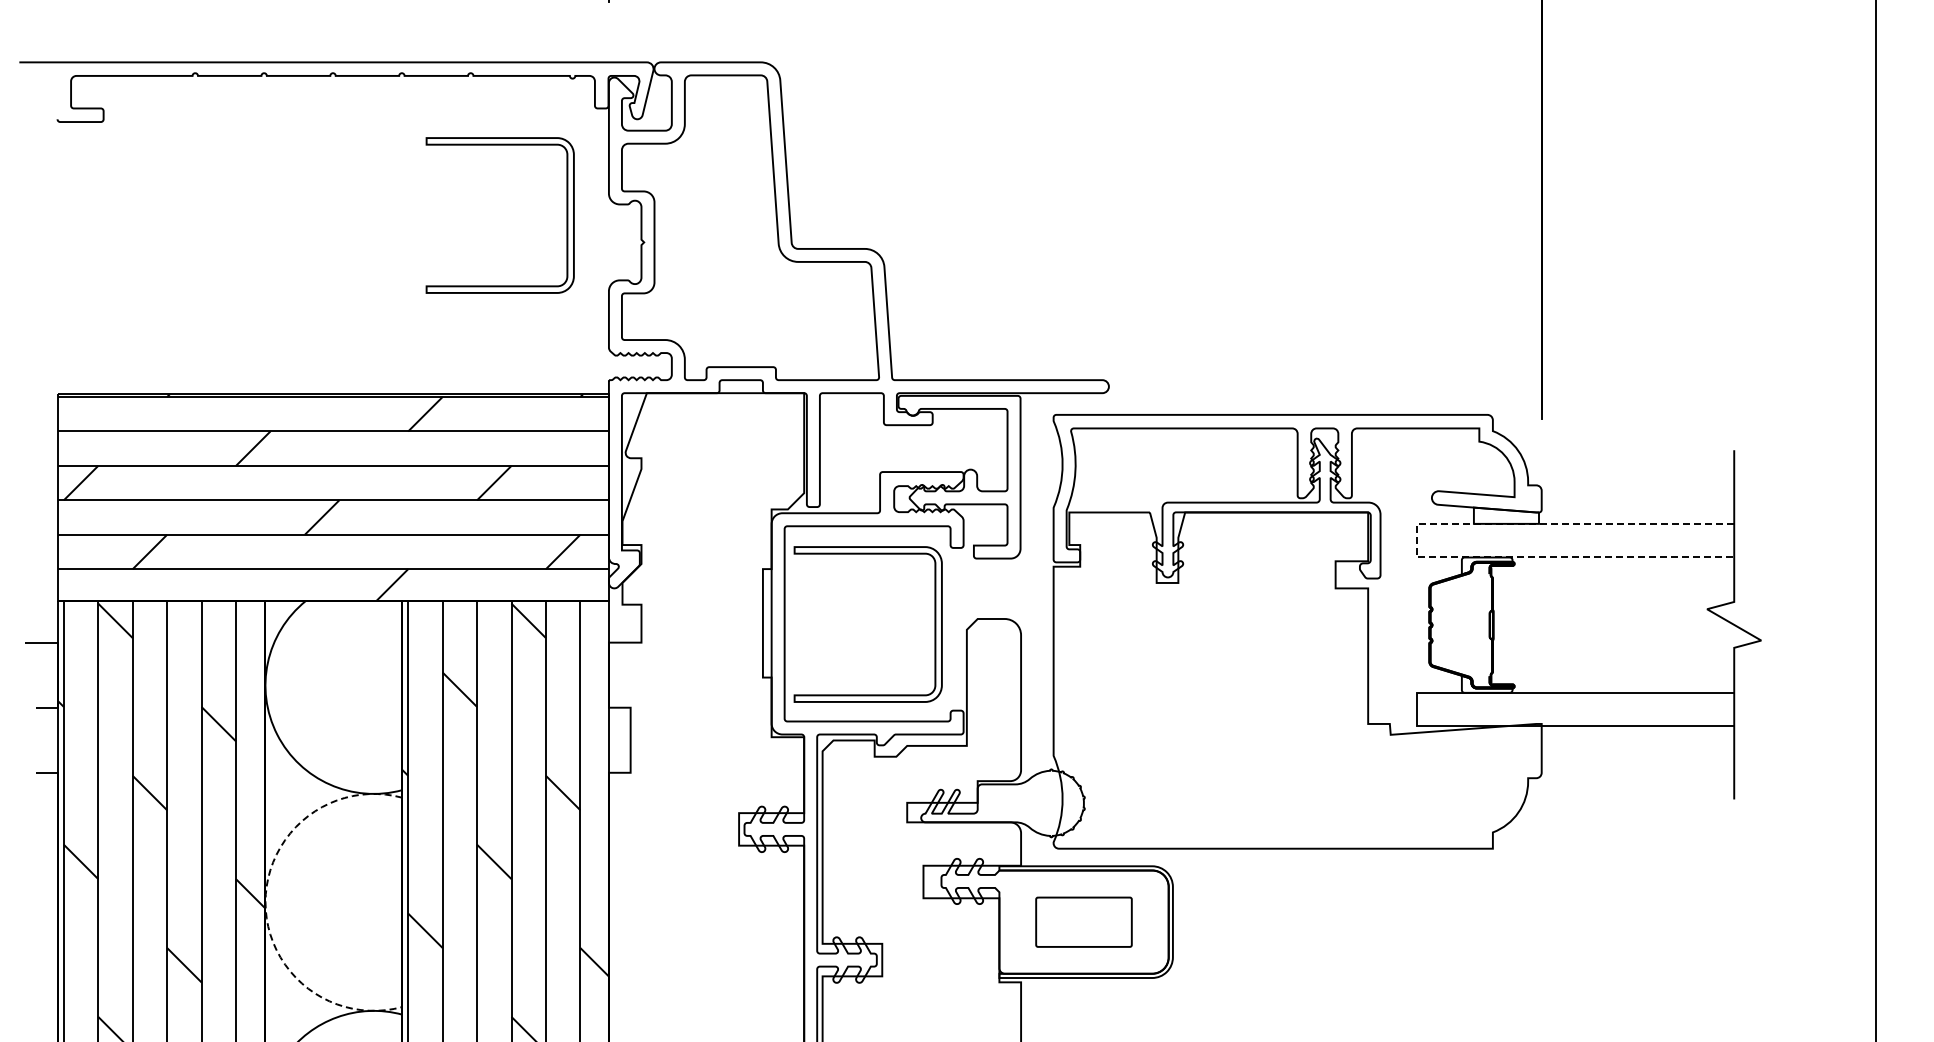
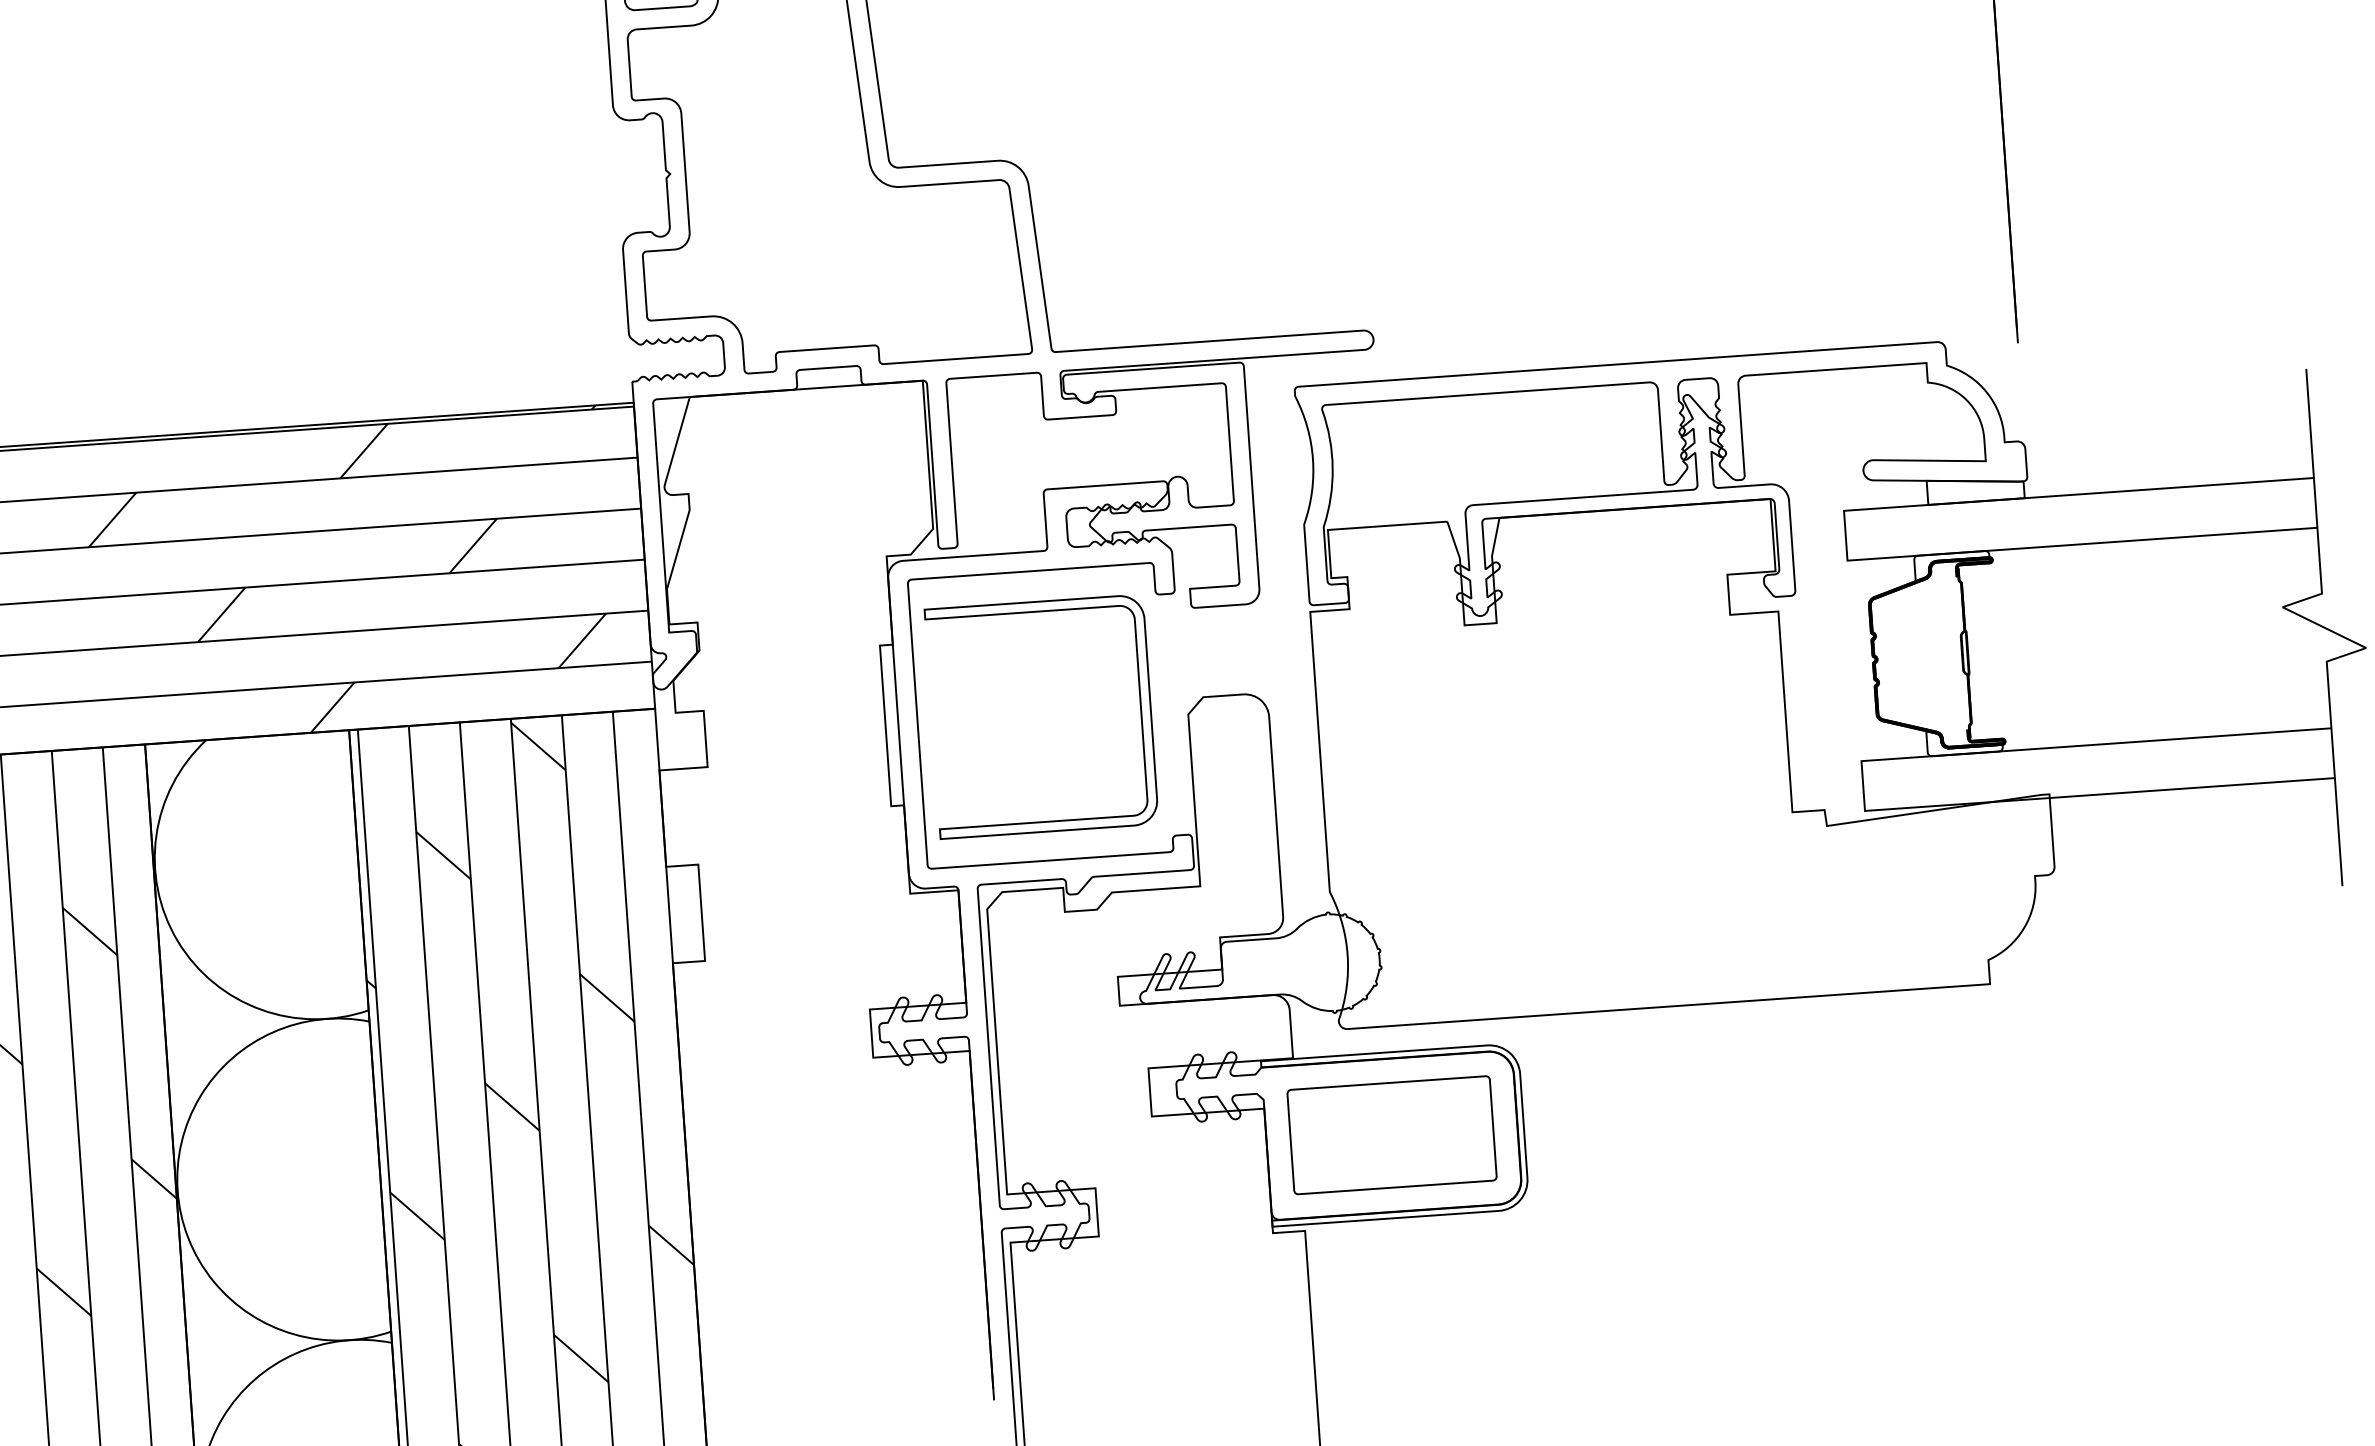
part: (566, 215) -> (552, 142), removed
line: (1416, 540) -> (1845, 535), dashed -> solid
line: (265, 902) -> (177, 1190), dashed -> solid
part: (1083, 922) -> (1391, 1135), size x1.43

